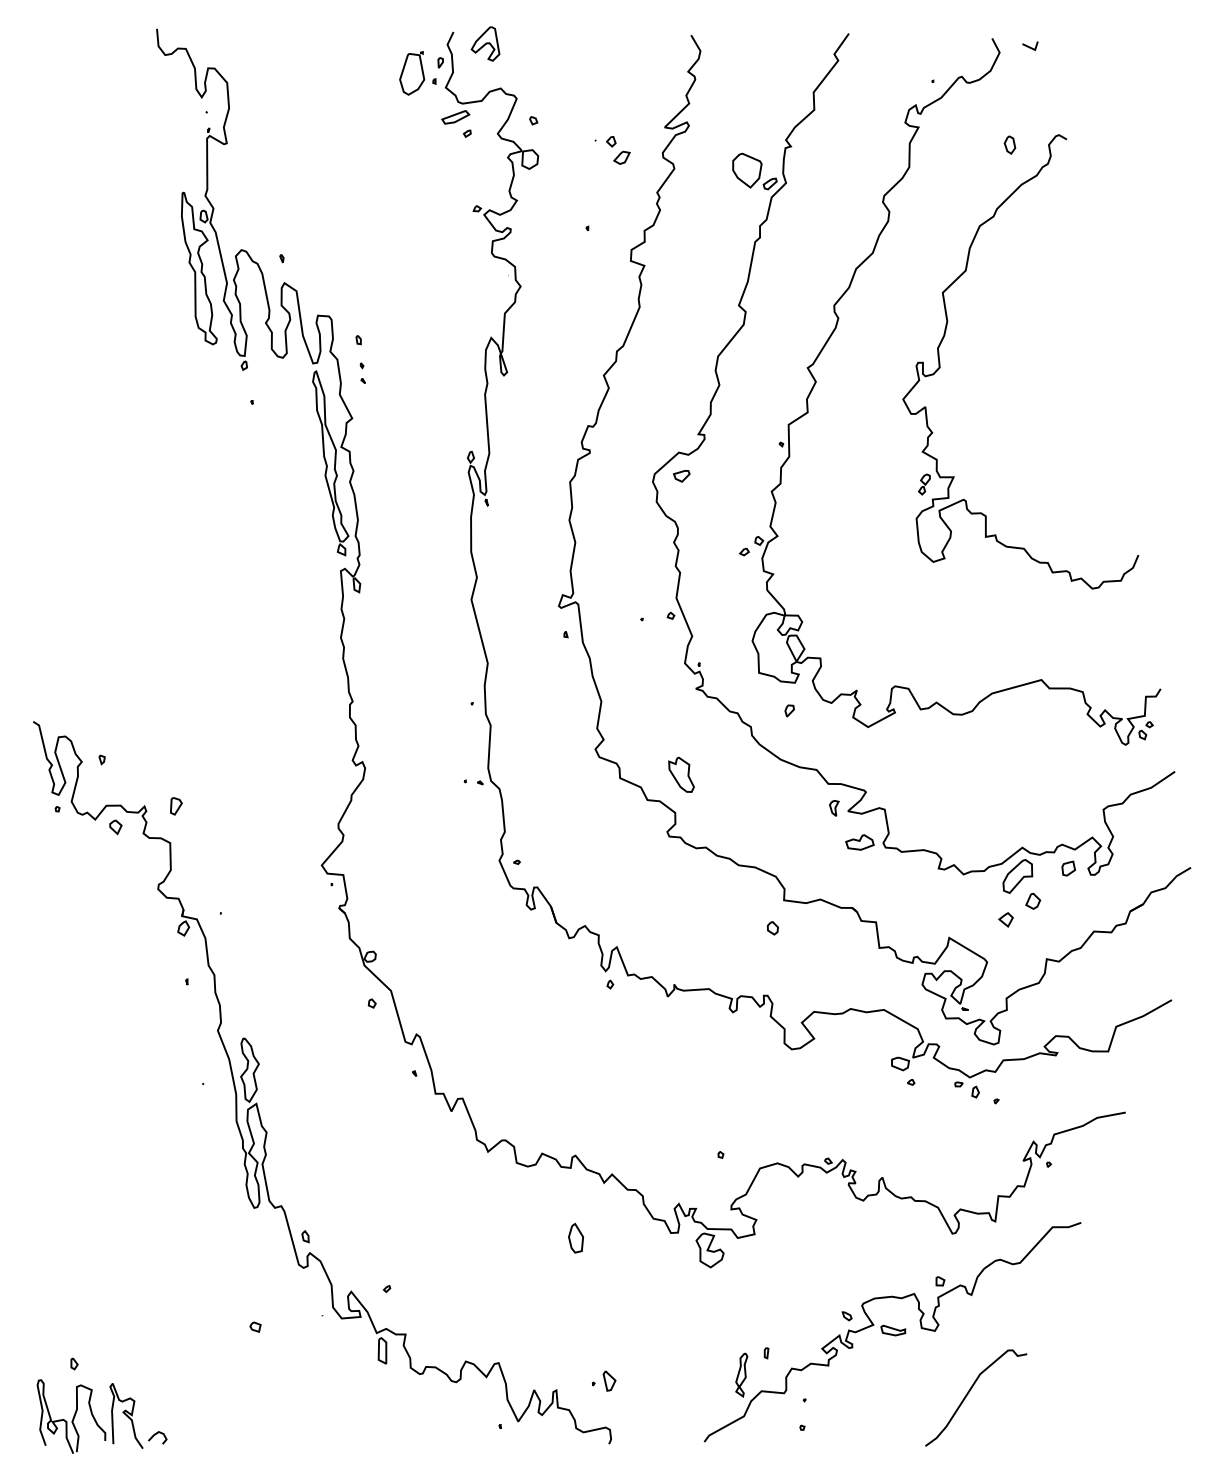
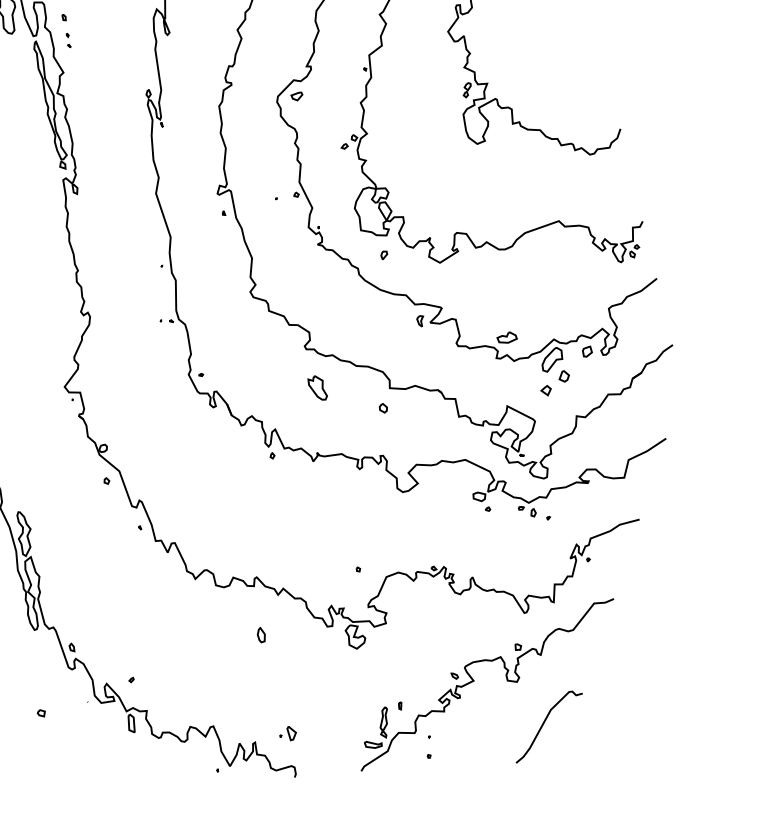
part: (681, 774) -> (317, 387), moved
part: (859, 842) -> (506, 337), moved
part: (576, 1238) -> (261, 635), size x0.71
part: (893, 1330) -> (373, 744), moved

